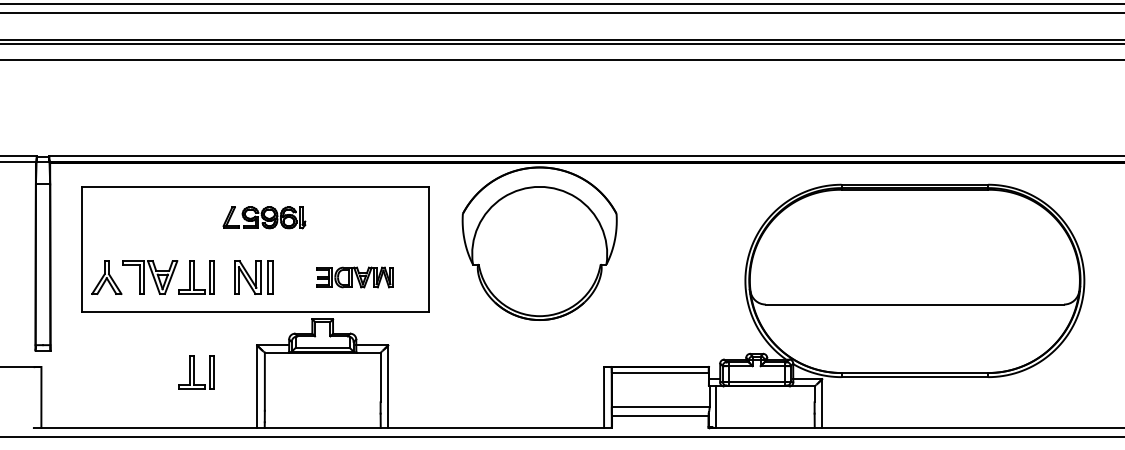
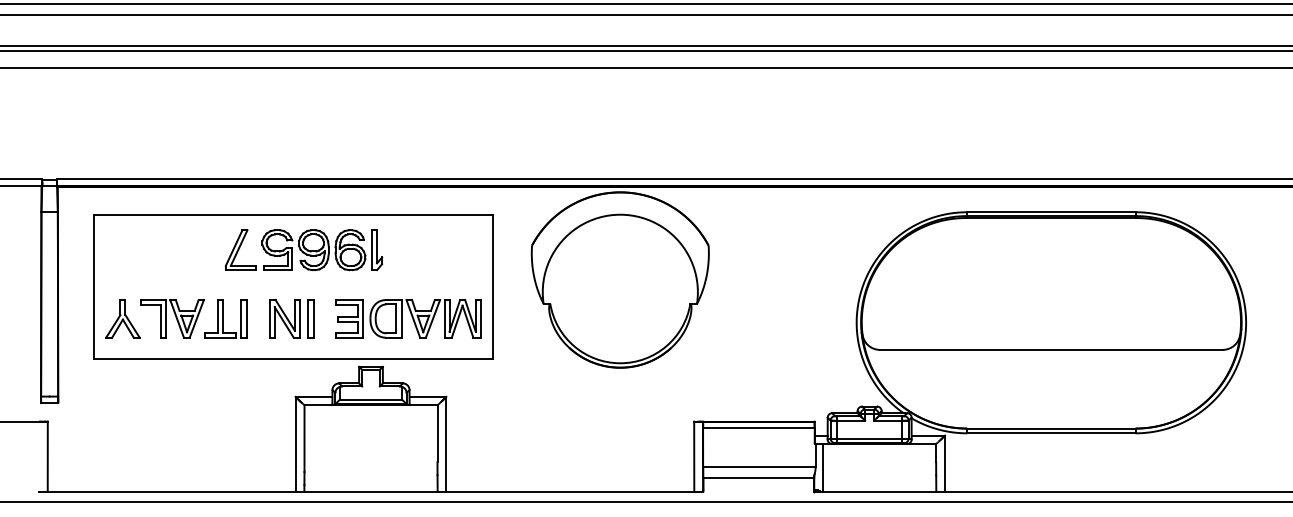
part: (264, 217) -> (304, 249), size x1.67
part: (354, 277) -> (407, 318), size x1.67
part: (196, 372) -> (225, 427), removed

